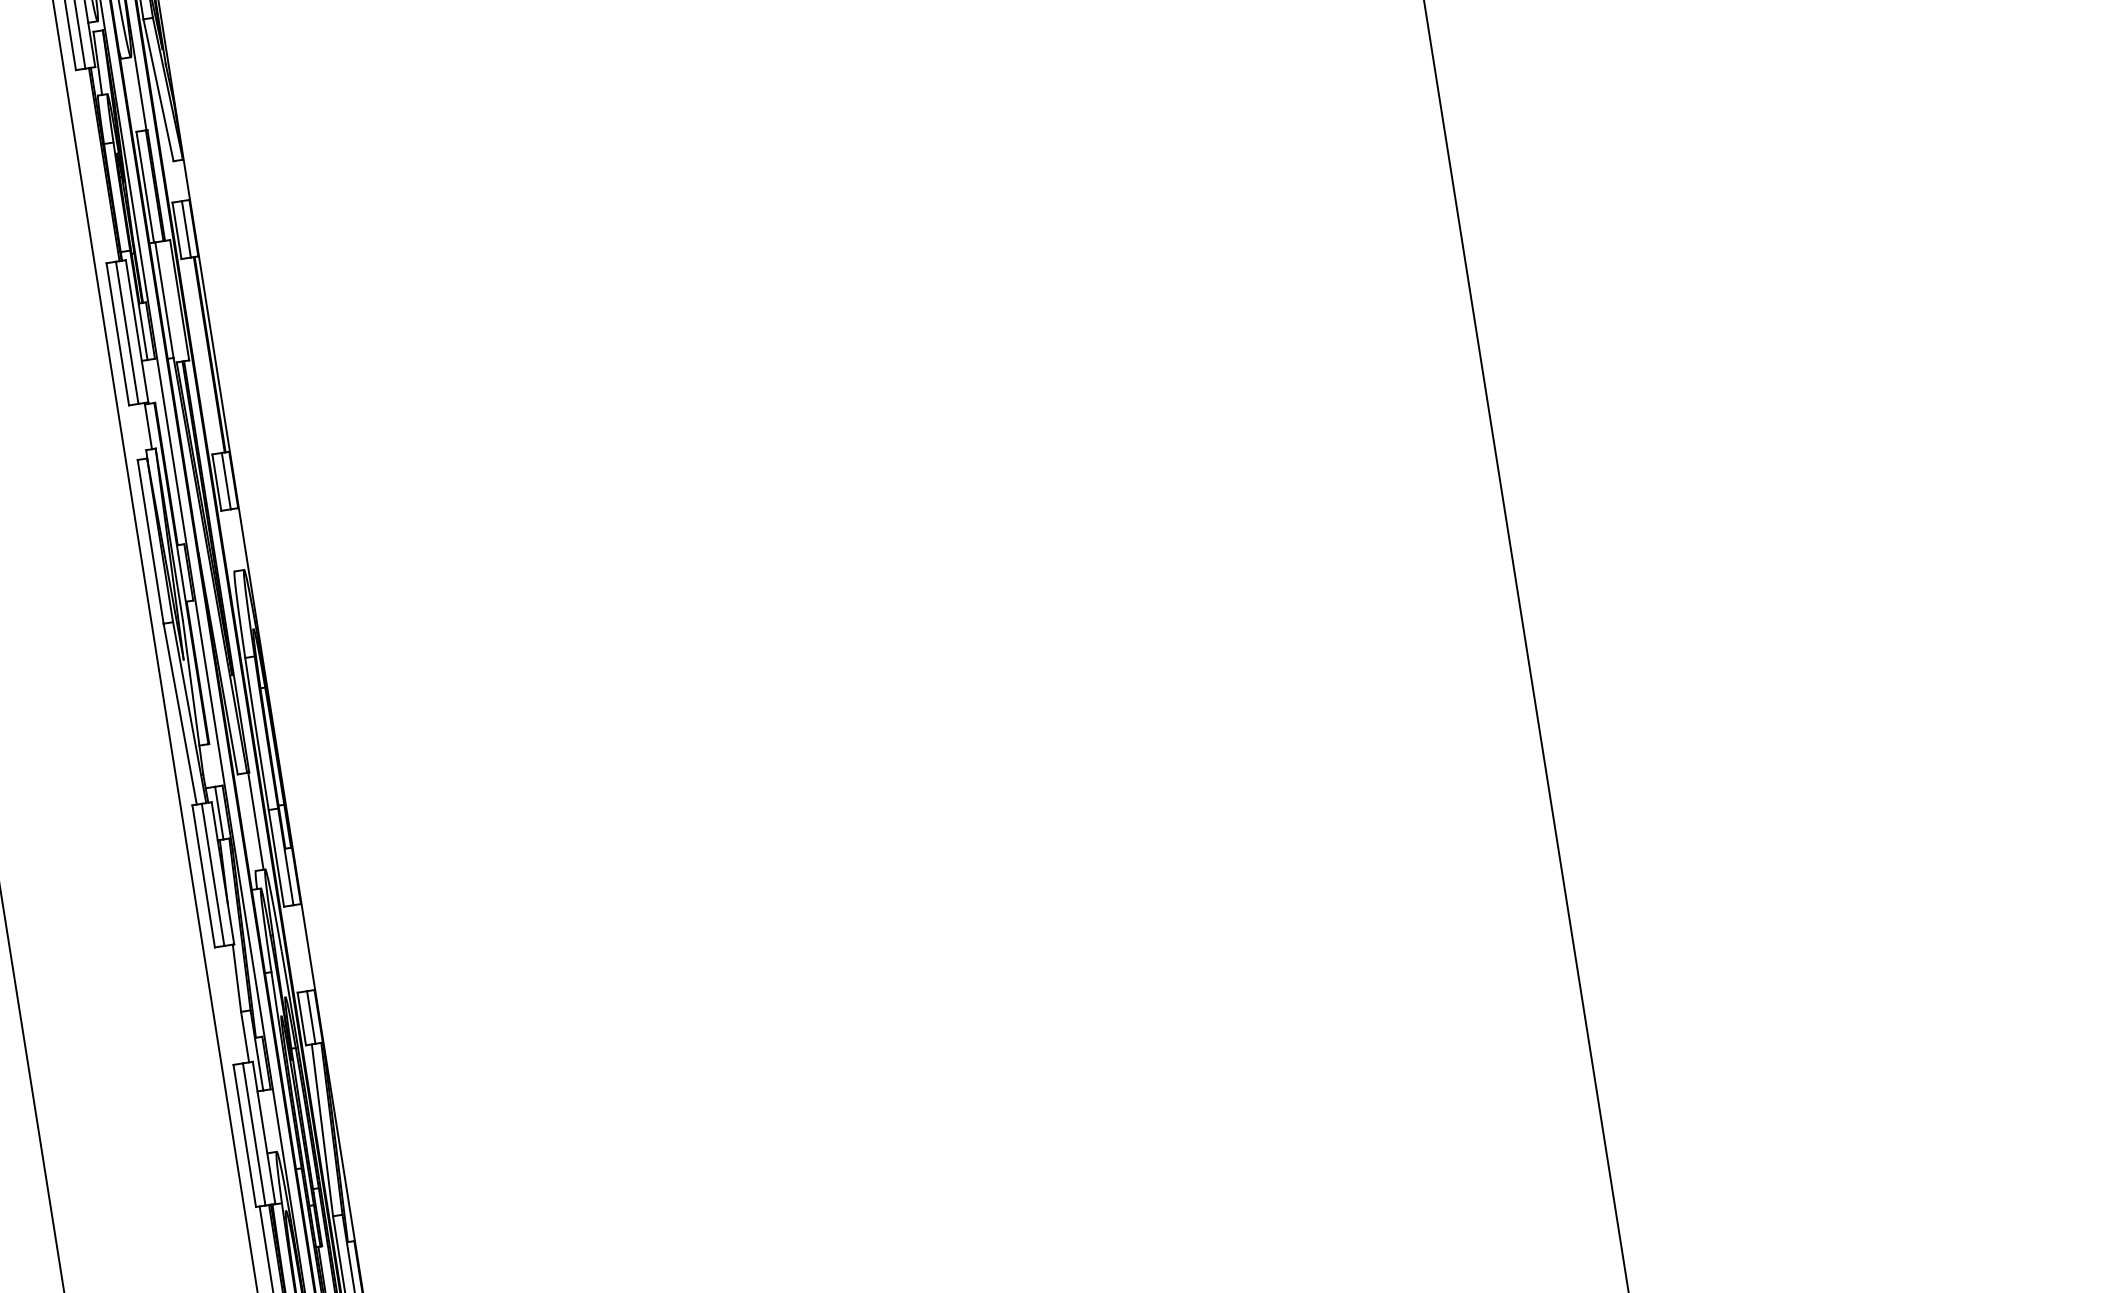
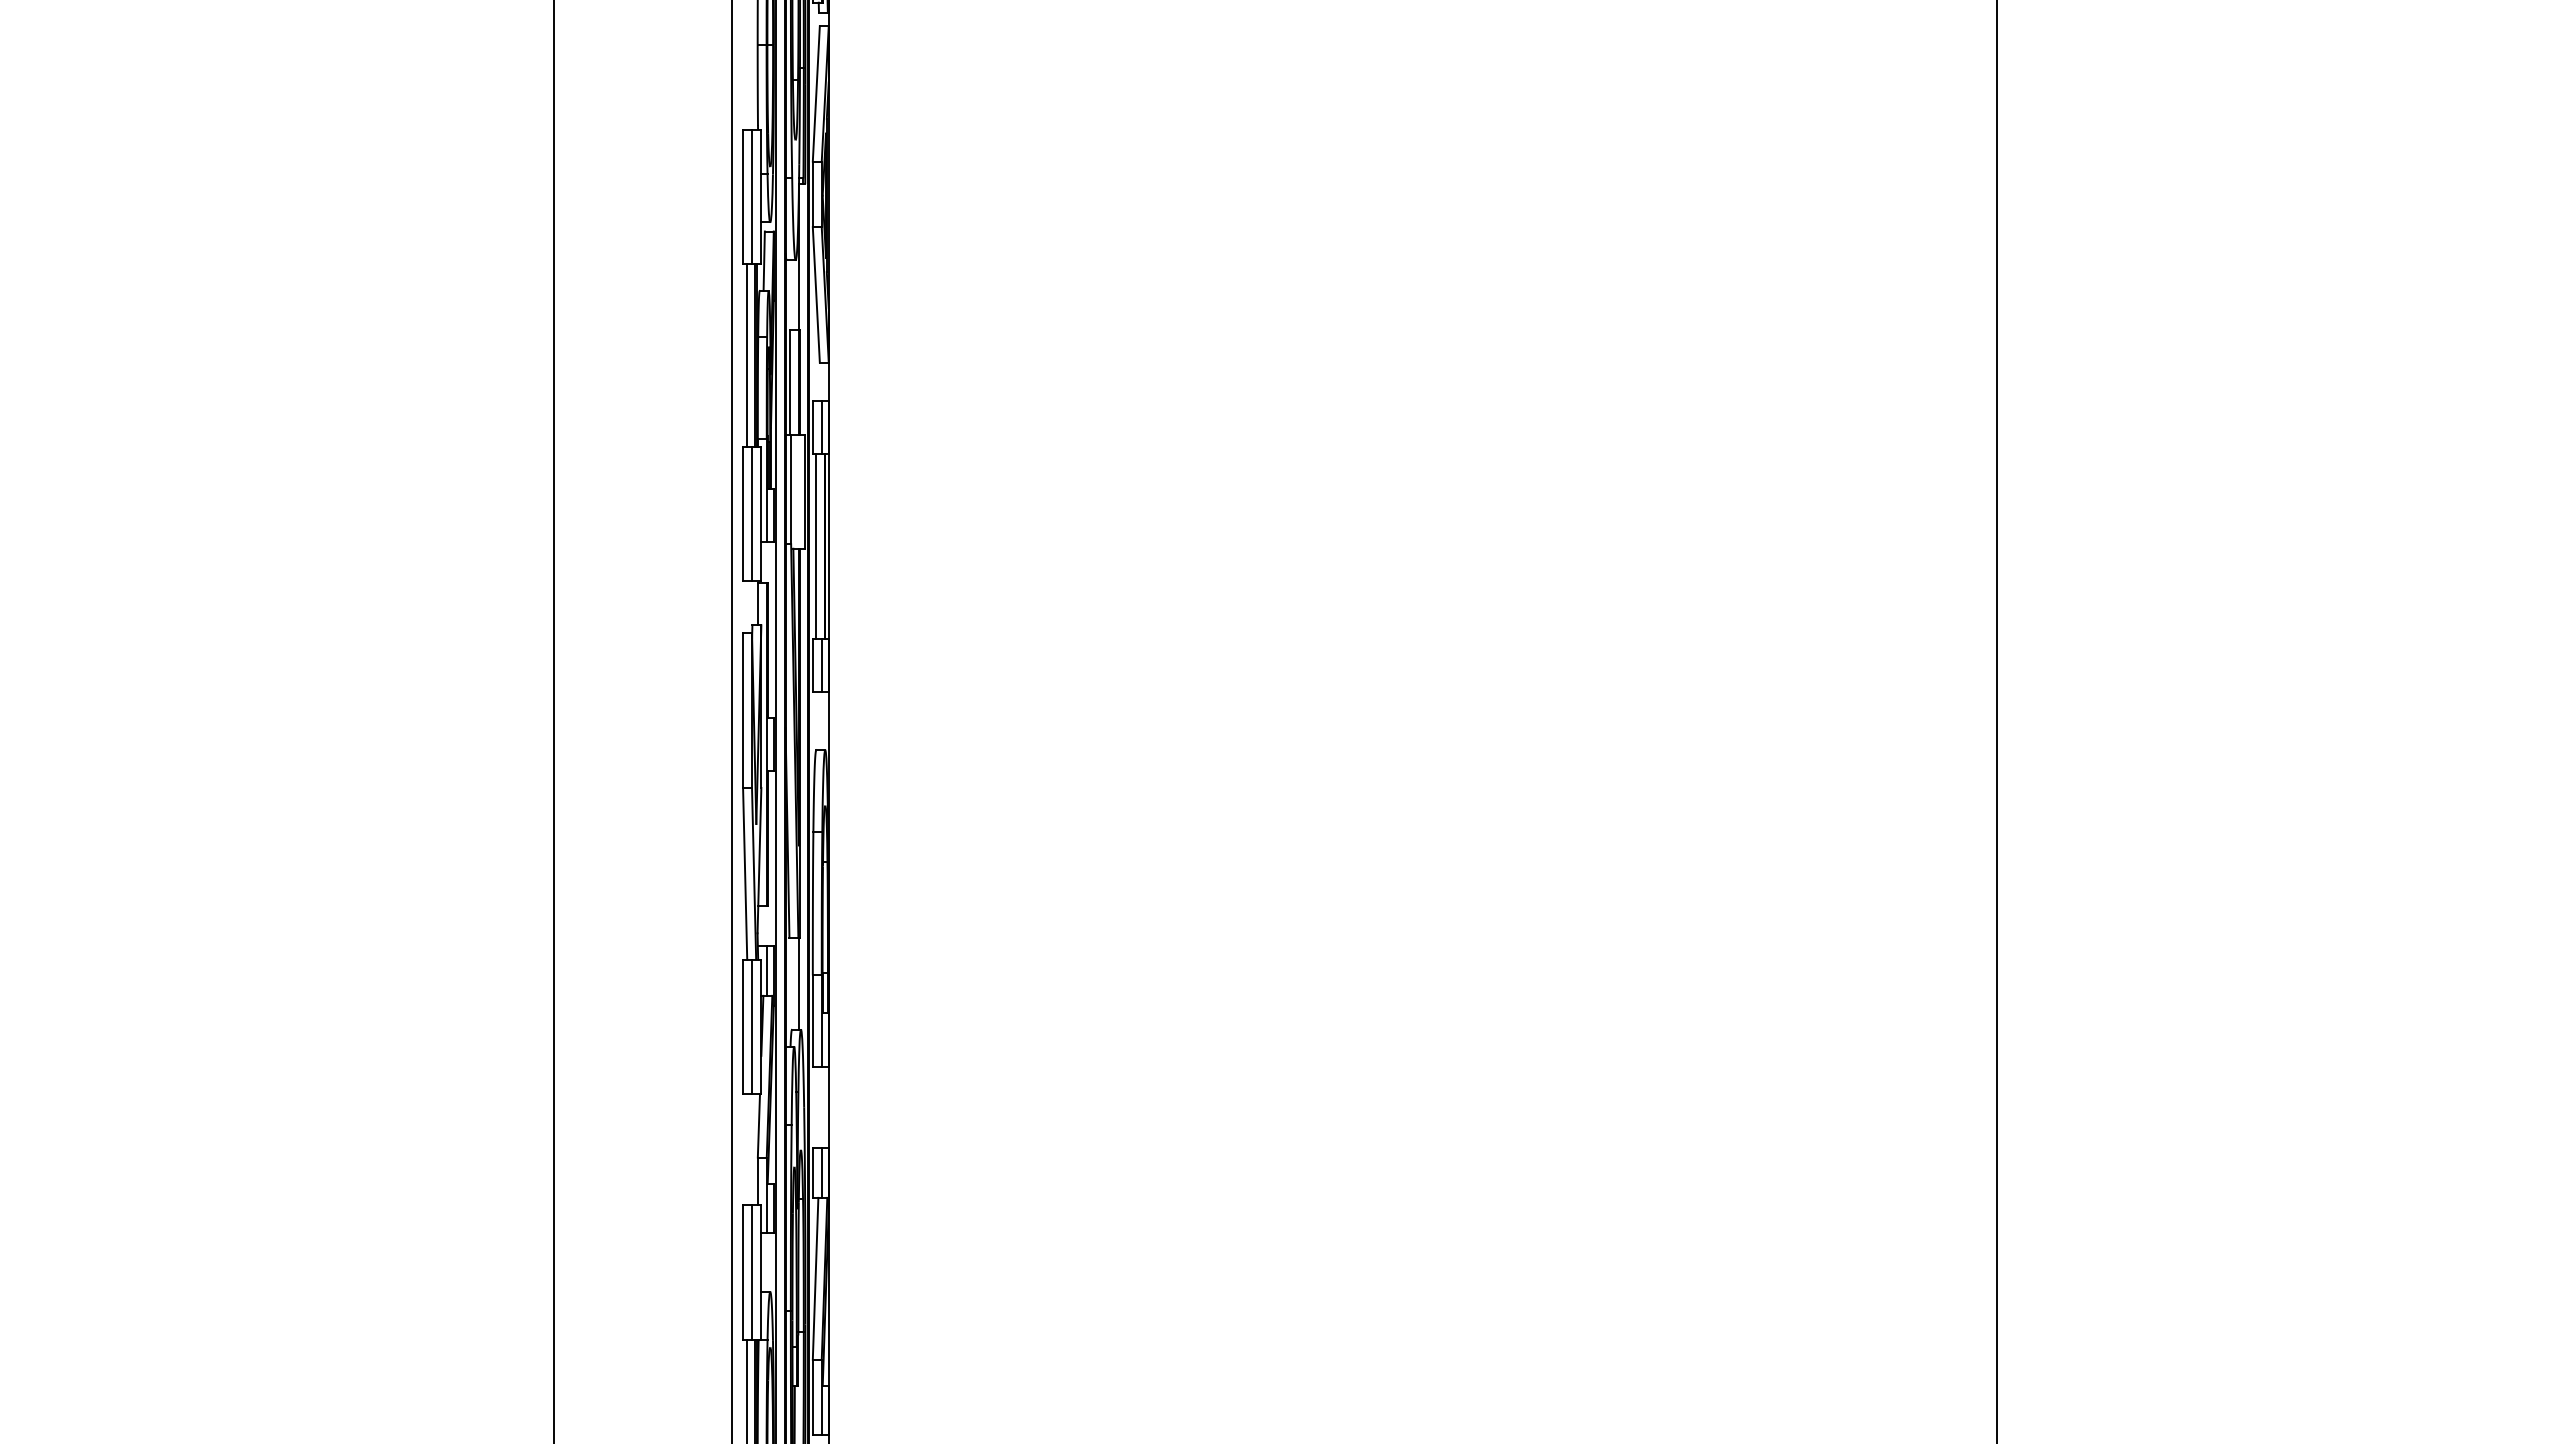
line: (94, 166) -> (746, 355), added
line: (199, 356) -> (815, 546), added

